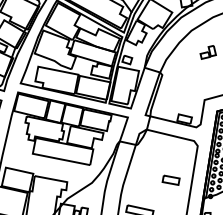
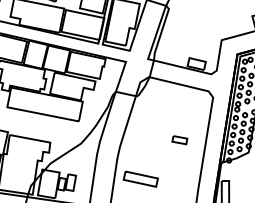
part: (170, 179) -> (179, 139), size x0.7

